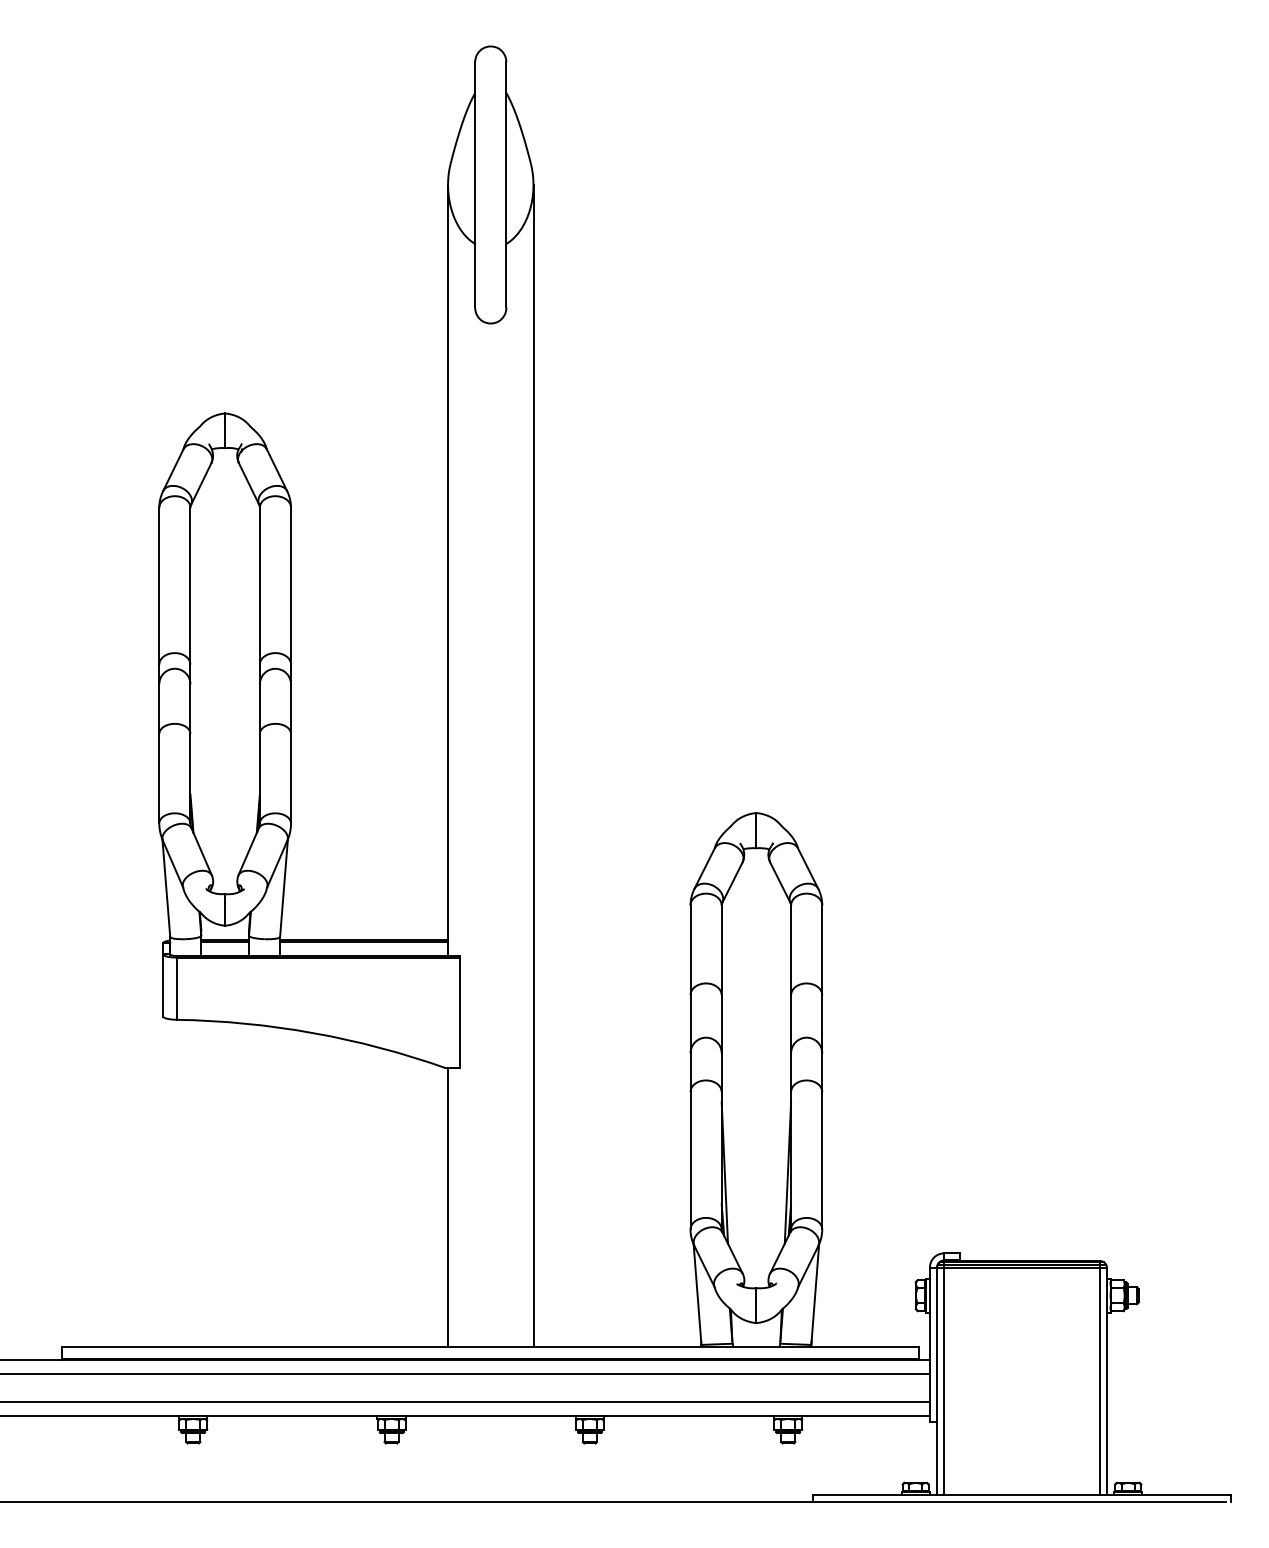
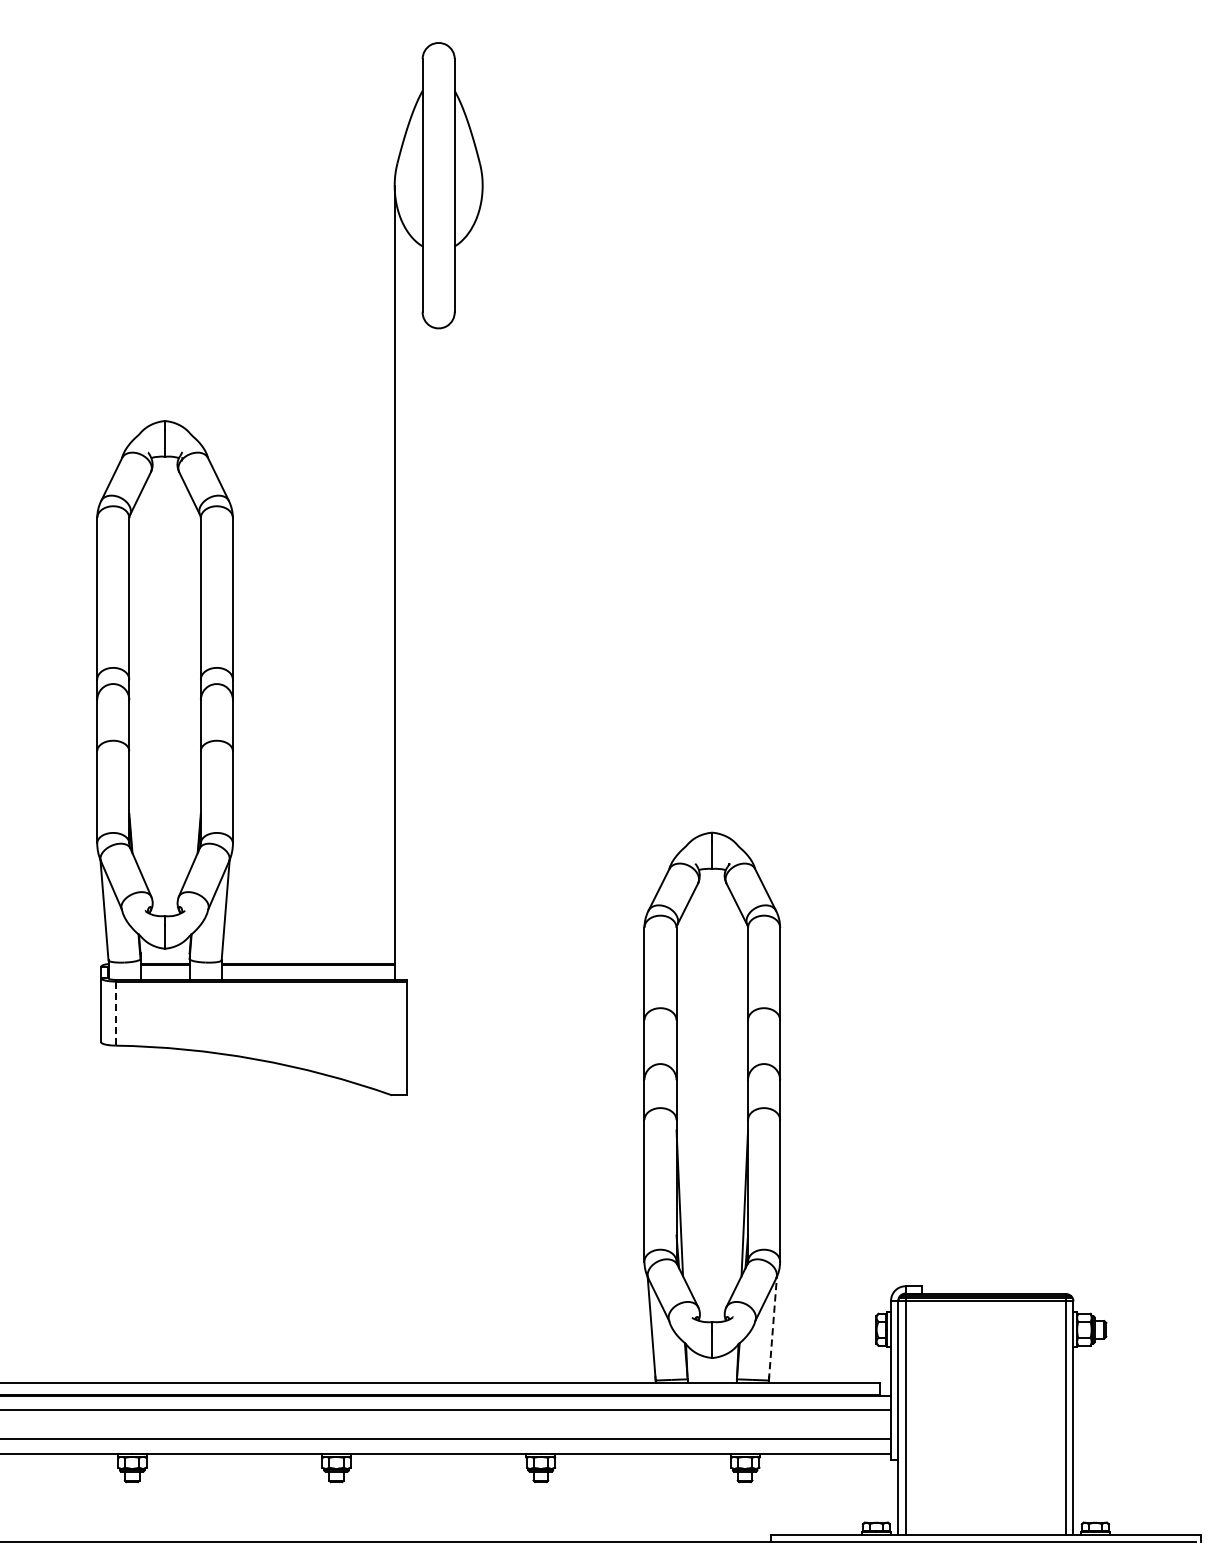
line: (533, 766) -> (482, 784), removed
line: (177, 989) -> (115, 1014), solid -> dashed
line: (448, 1207) -> (395, 1238), removed
line: (815, 1294) -> (773, 1328), solid -> dashed

